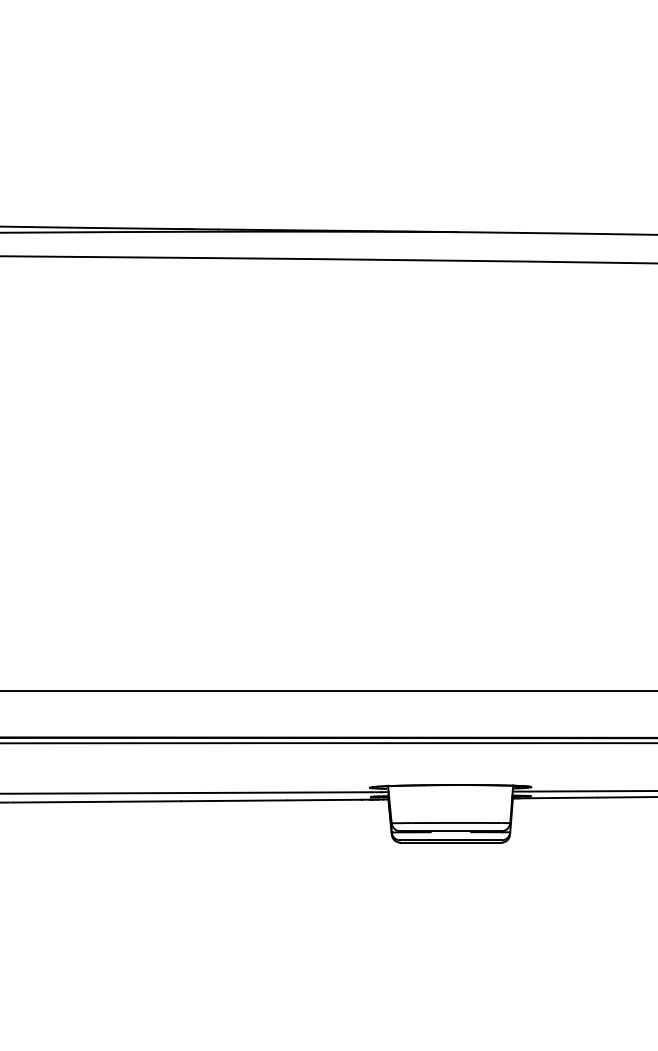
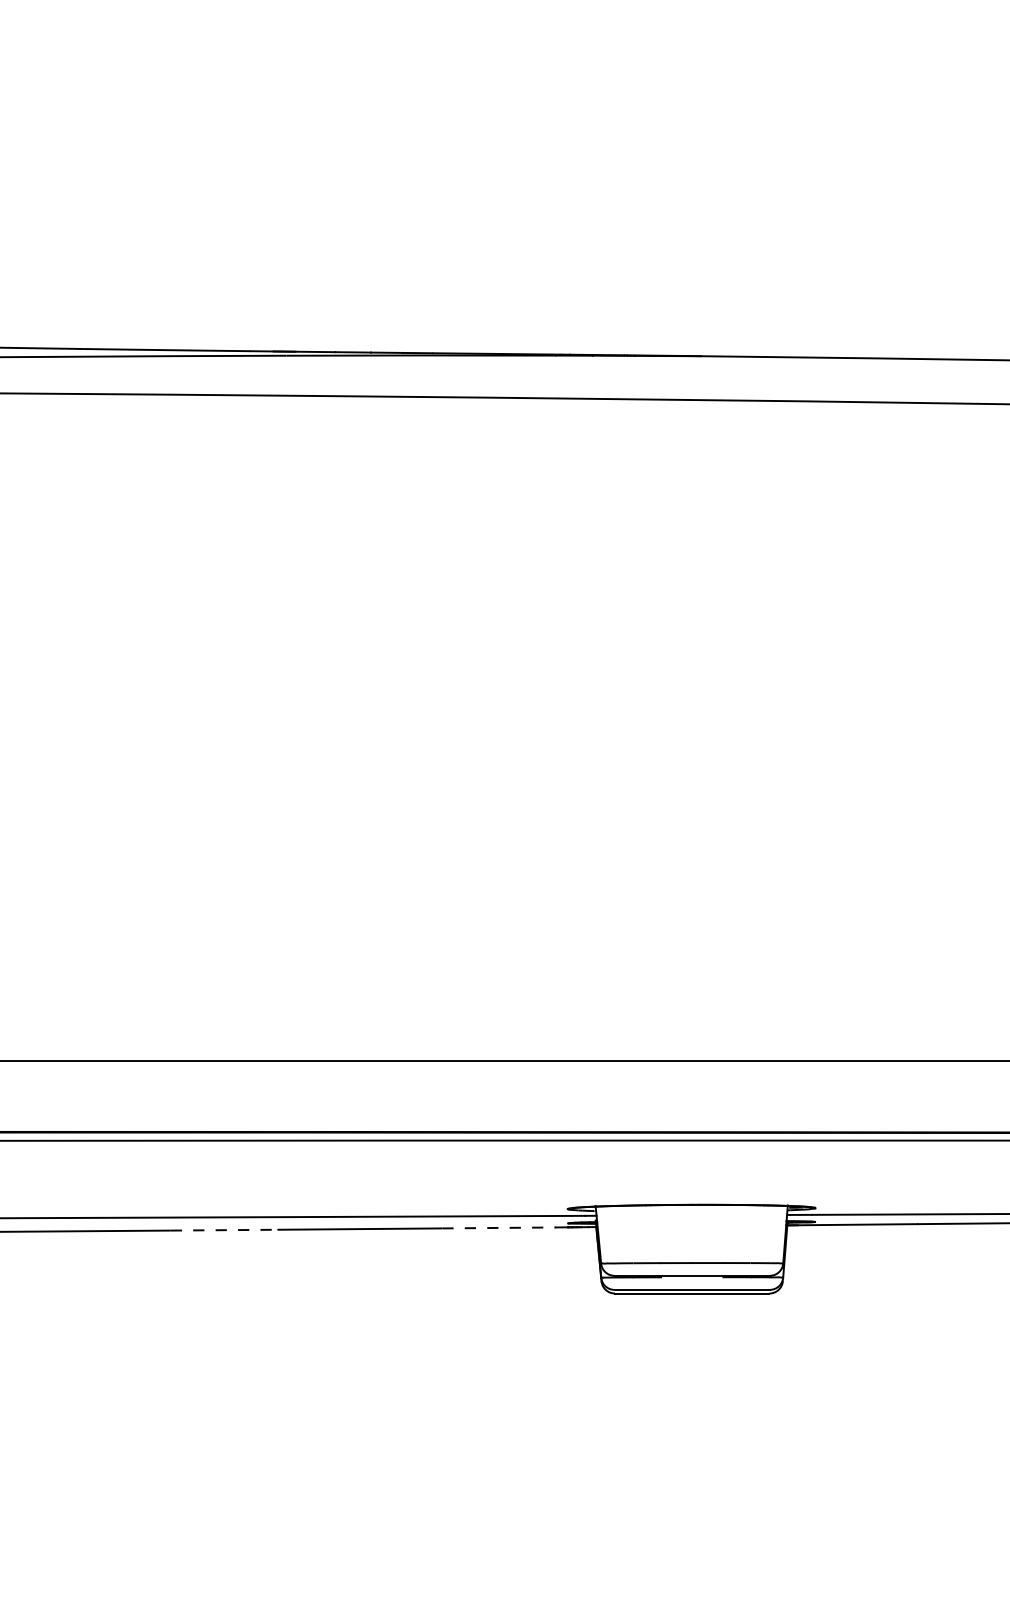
line: (325, 800) -> (499, 1228), solid -> dashed
line: (145, 801) -> (223, 1230), solid -> dashed

